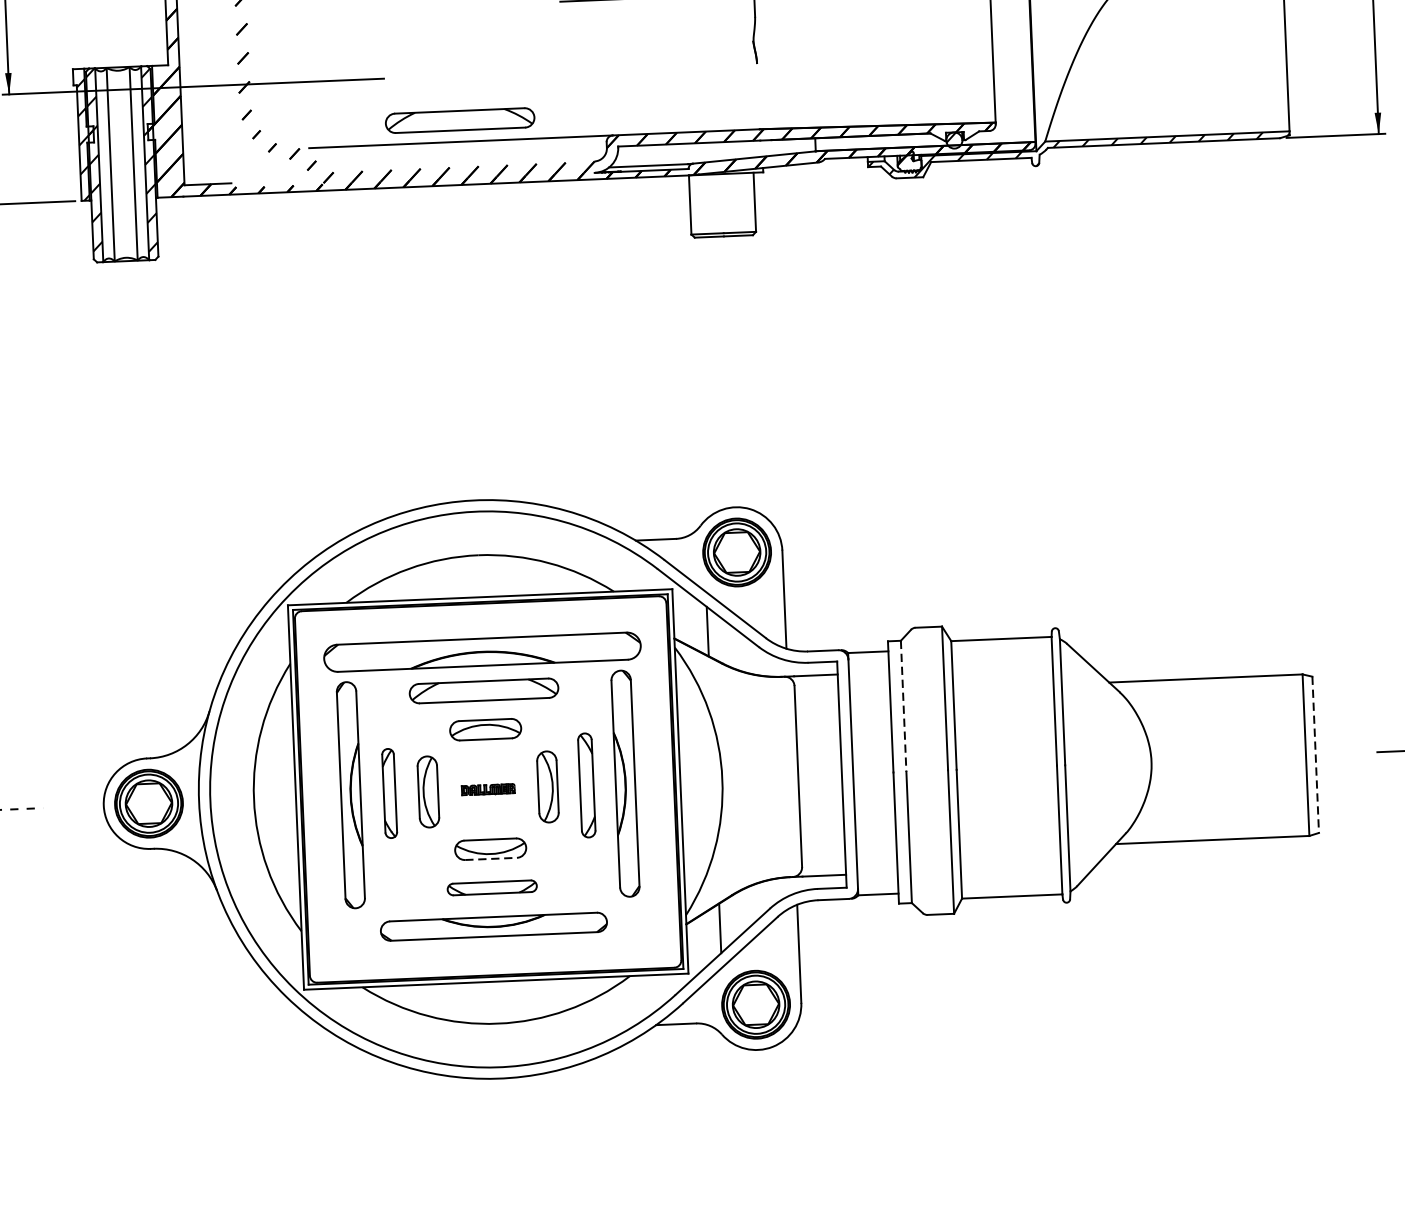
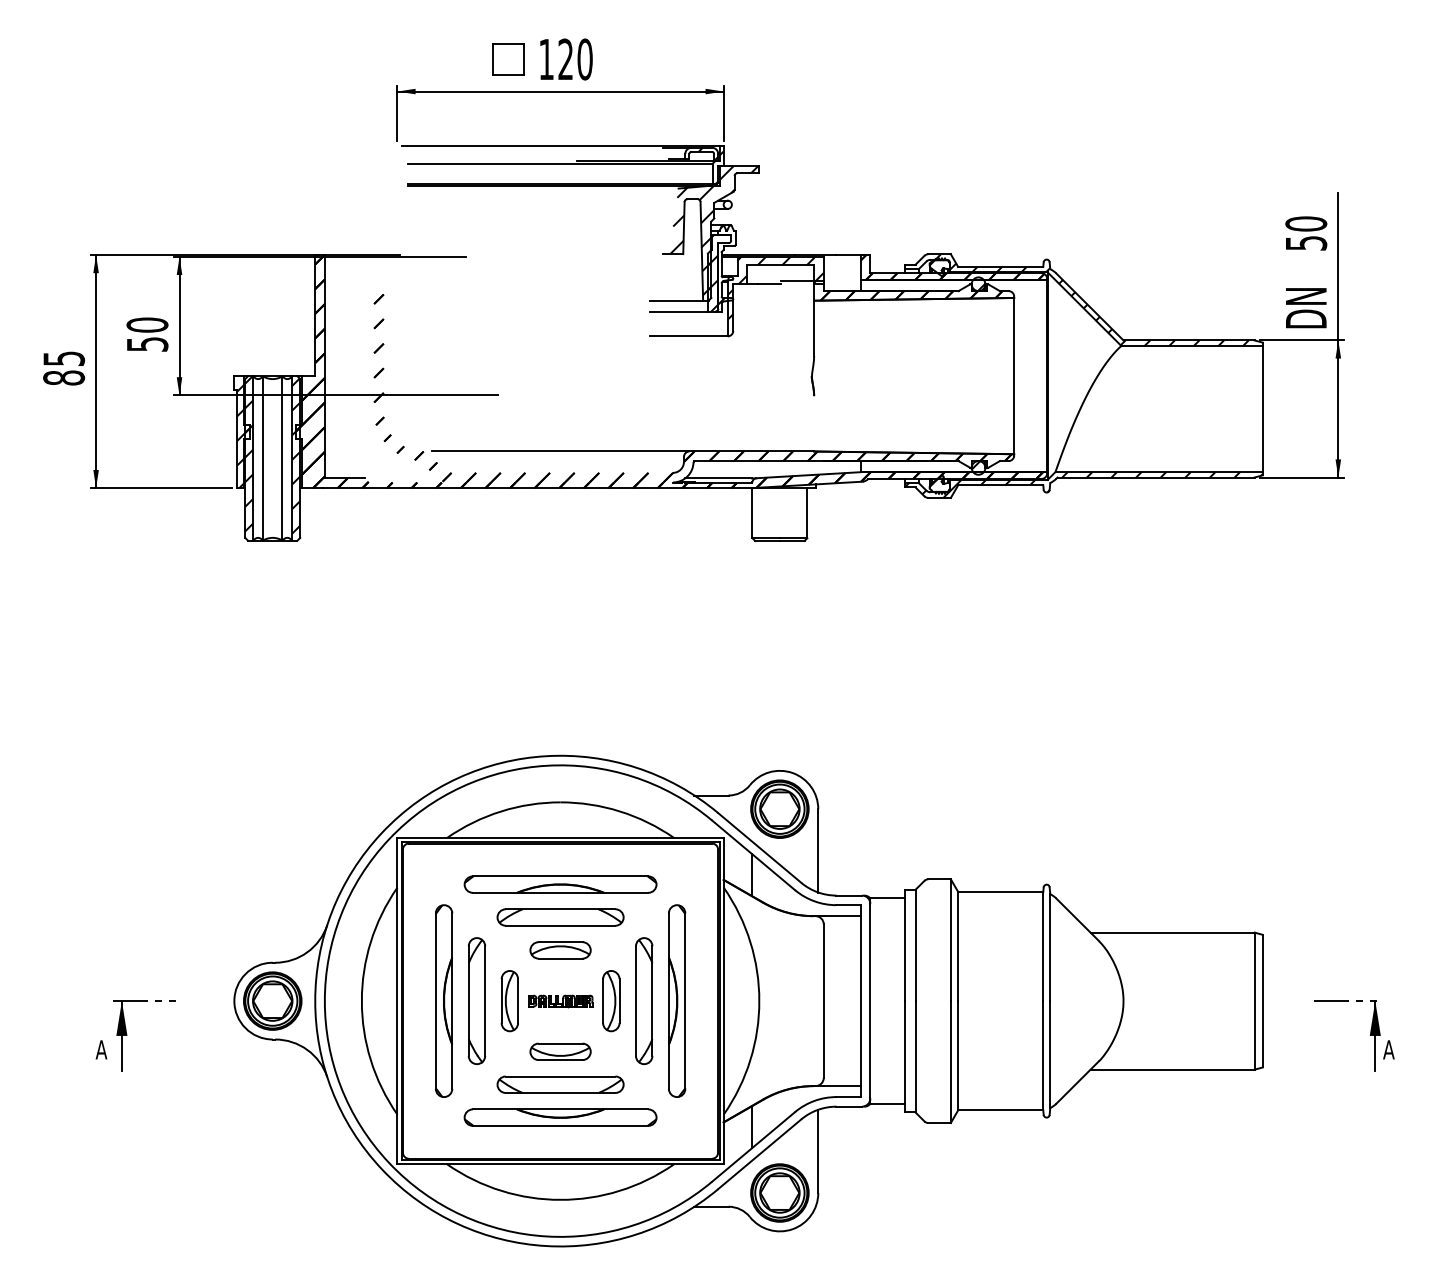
part: (460, 120) -> (560, 433), removed
part: (482, 652) -> (560, 884), size x0.71
line: (903, 706) -> (915, 945), dashed -> solid
line: (1315, 755) -> (1262, 1001), dashed -> solid
part: (587, 785) -> (644, 1001), size x1.43
part: (488, 789) -> (560, 1001), size x1.43
part: (389, 792) -> (476, 1000), size x1.67
line: (491, 859) -> (560, 1060), dashed -> solid
part: (492, 887) -> (560, 1084), size x1.67

